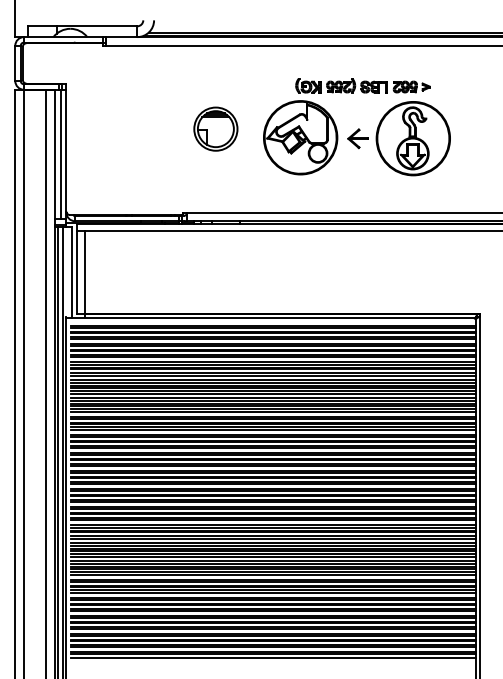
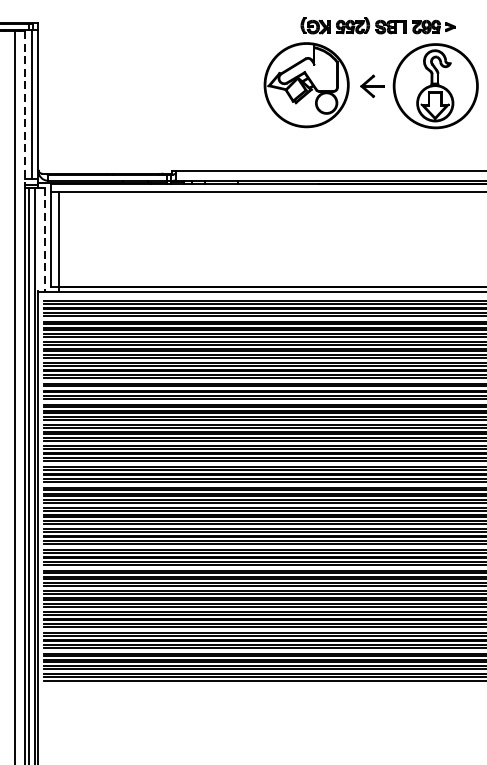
part: (215, 128) -> (209, 74), removed
line: (54, 159) -> (24, 110), solid -> dashed
line: (71, 272) -> (44, 239), solid -> dashed

